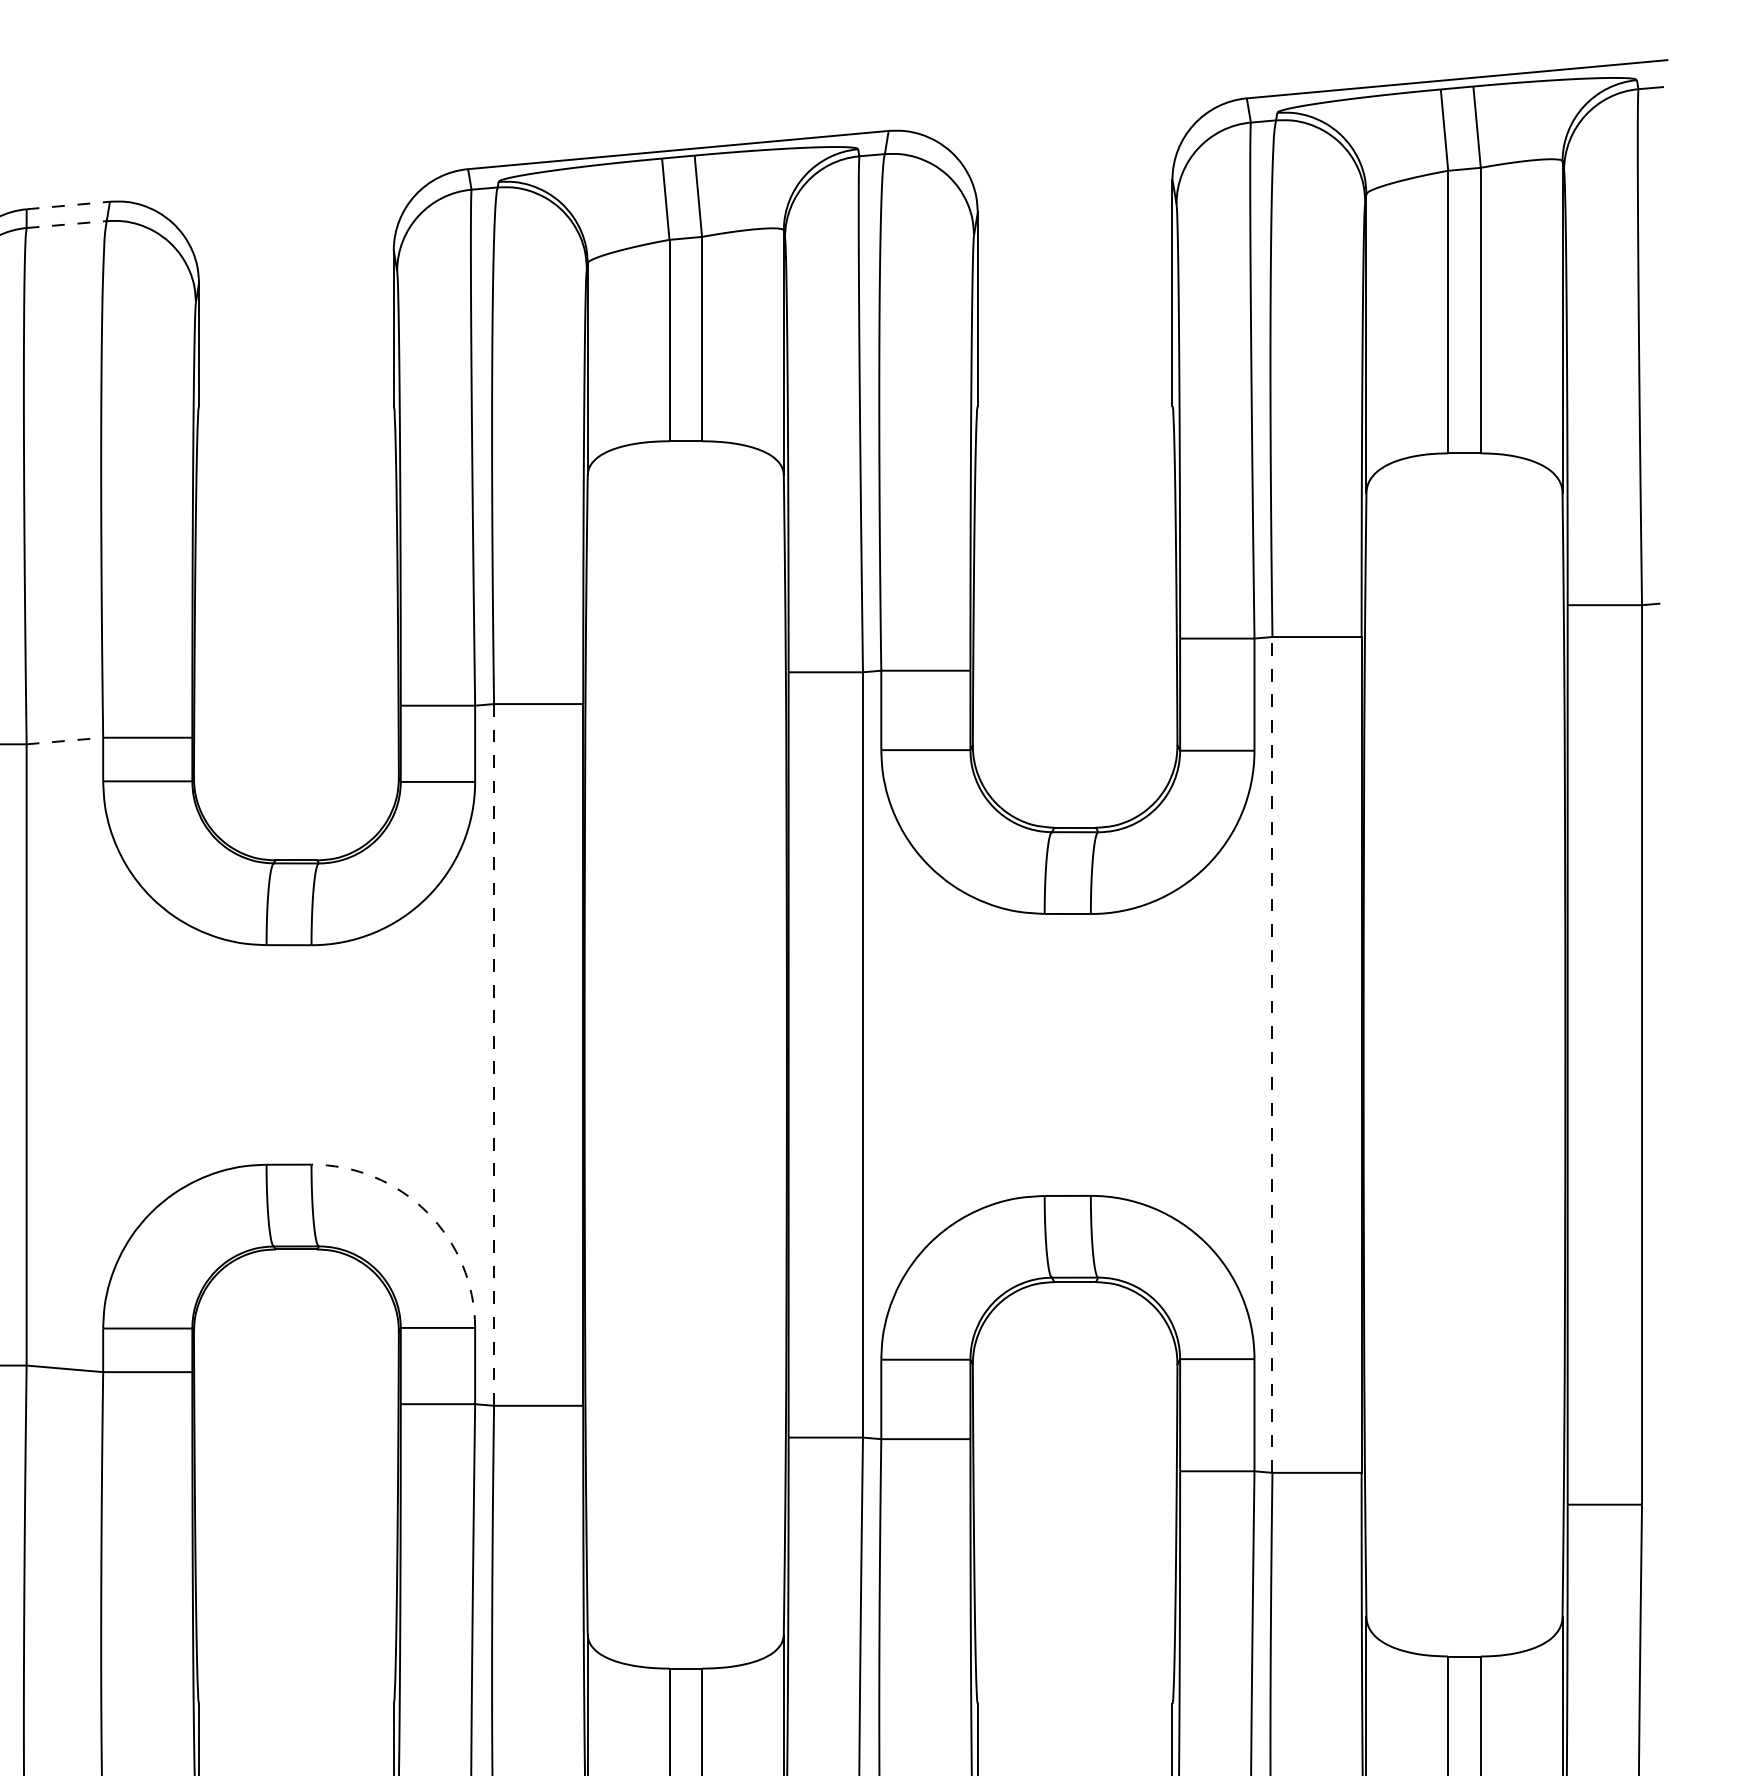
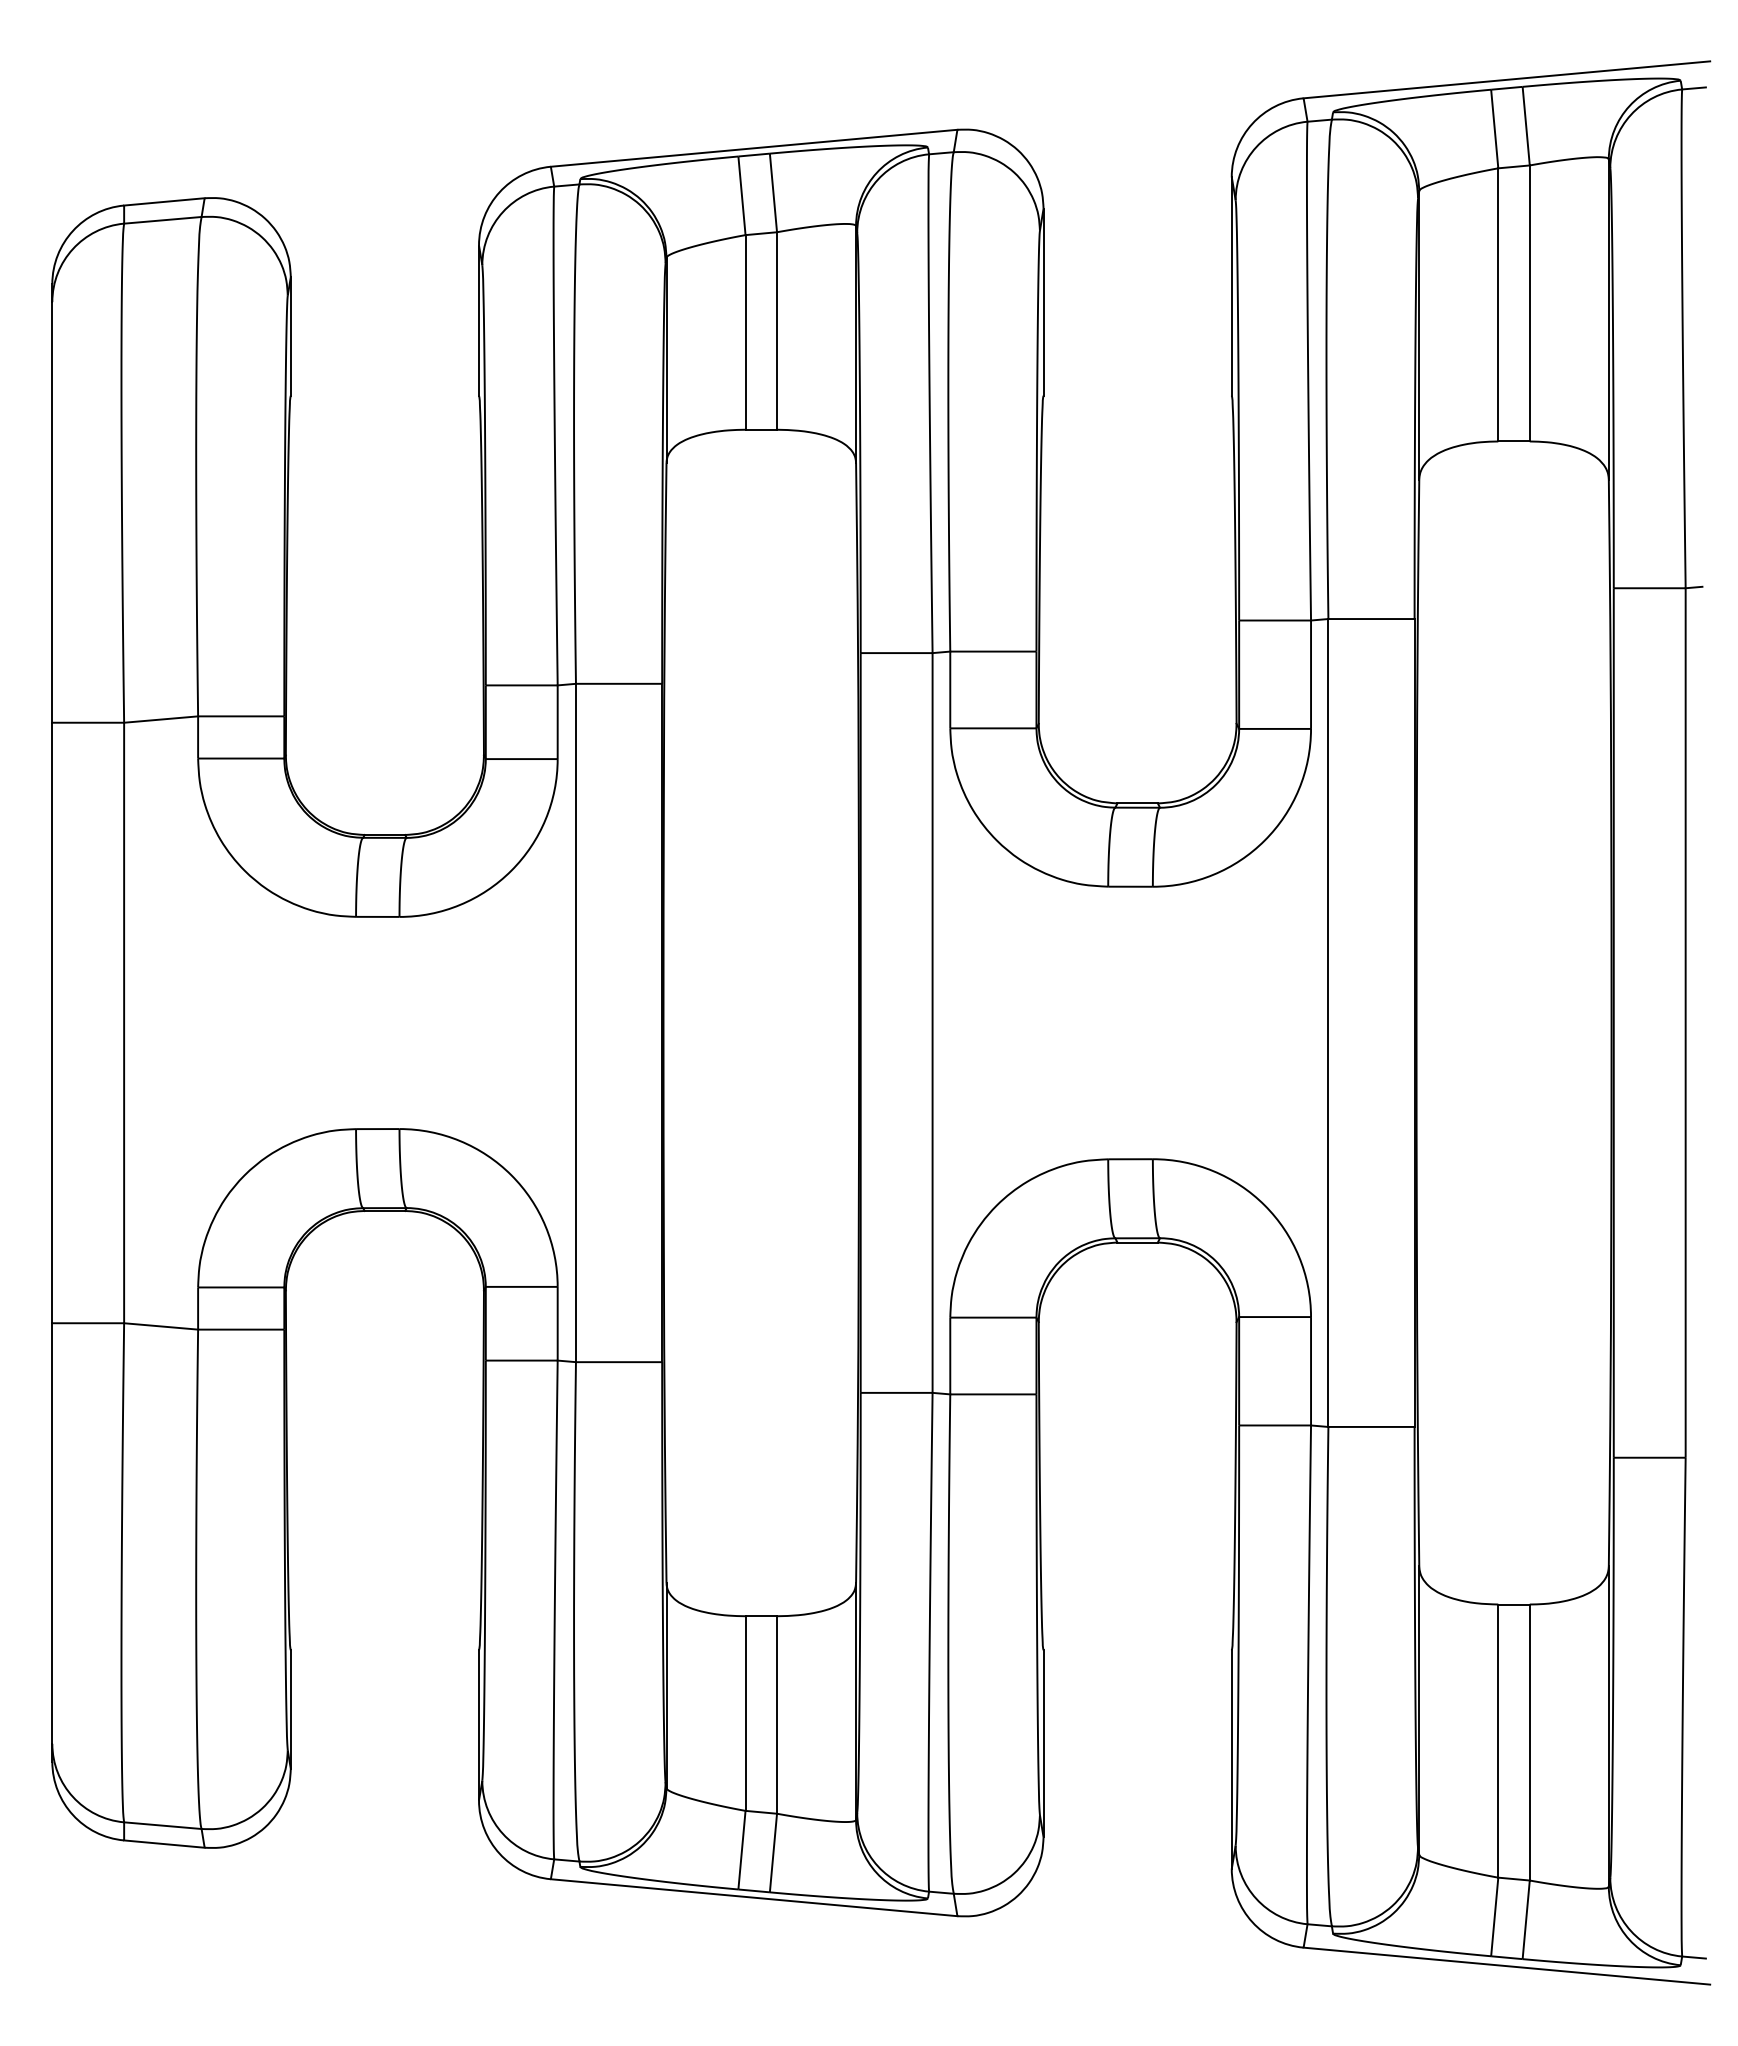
line: (68, 205) -> (164, 201), dashed -> solid
line: (66, 224) -> (162, 220), dashed -> solid
line: (65, 740) -> (161, 719), dashed -> solid
line: (1272, 1054) -> (1328, 1022), dashed -> solid
line: (493, 1055) -> (575, 1023), dashed -> solid
arc: (427, 1212) -> (511, 1175), dashed -> solid

